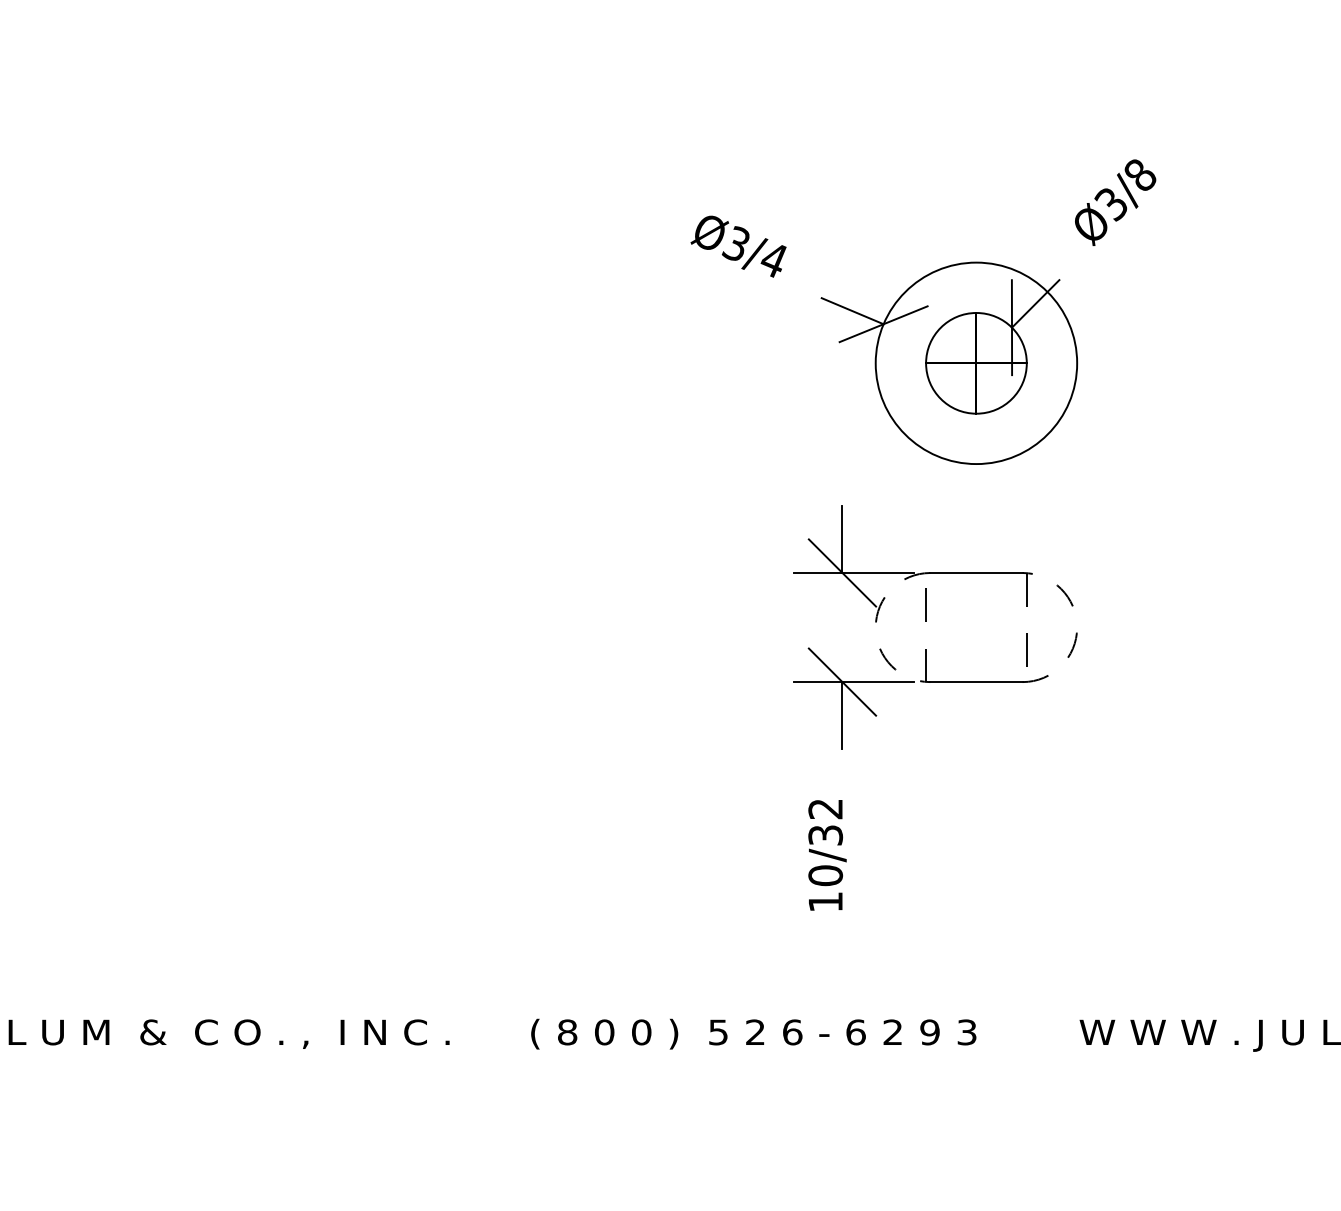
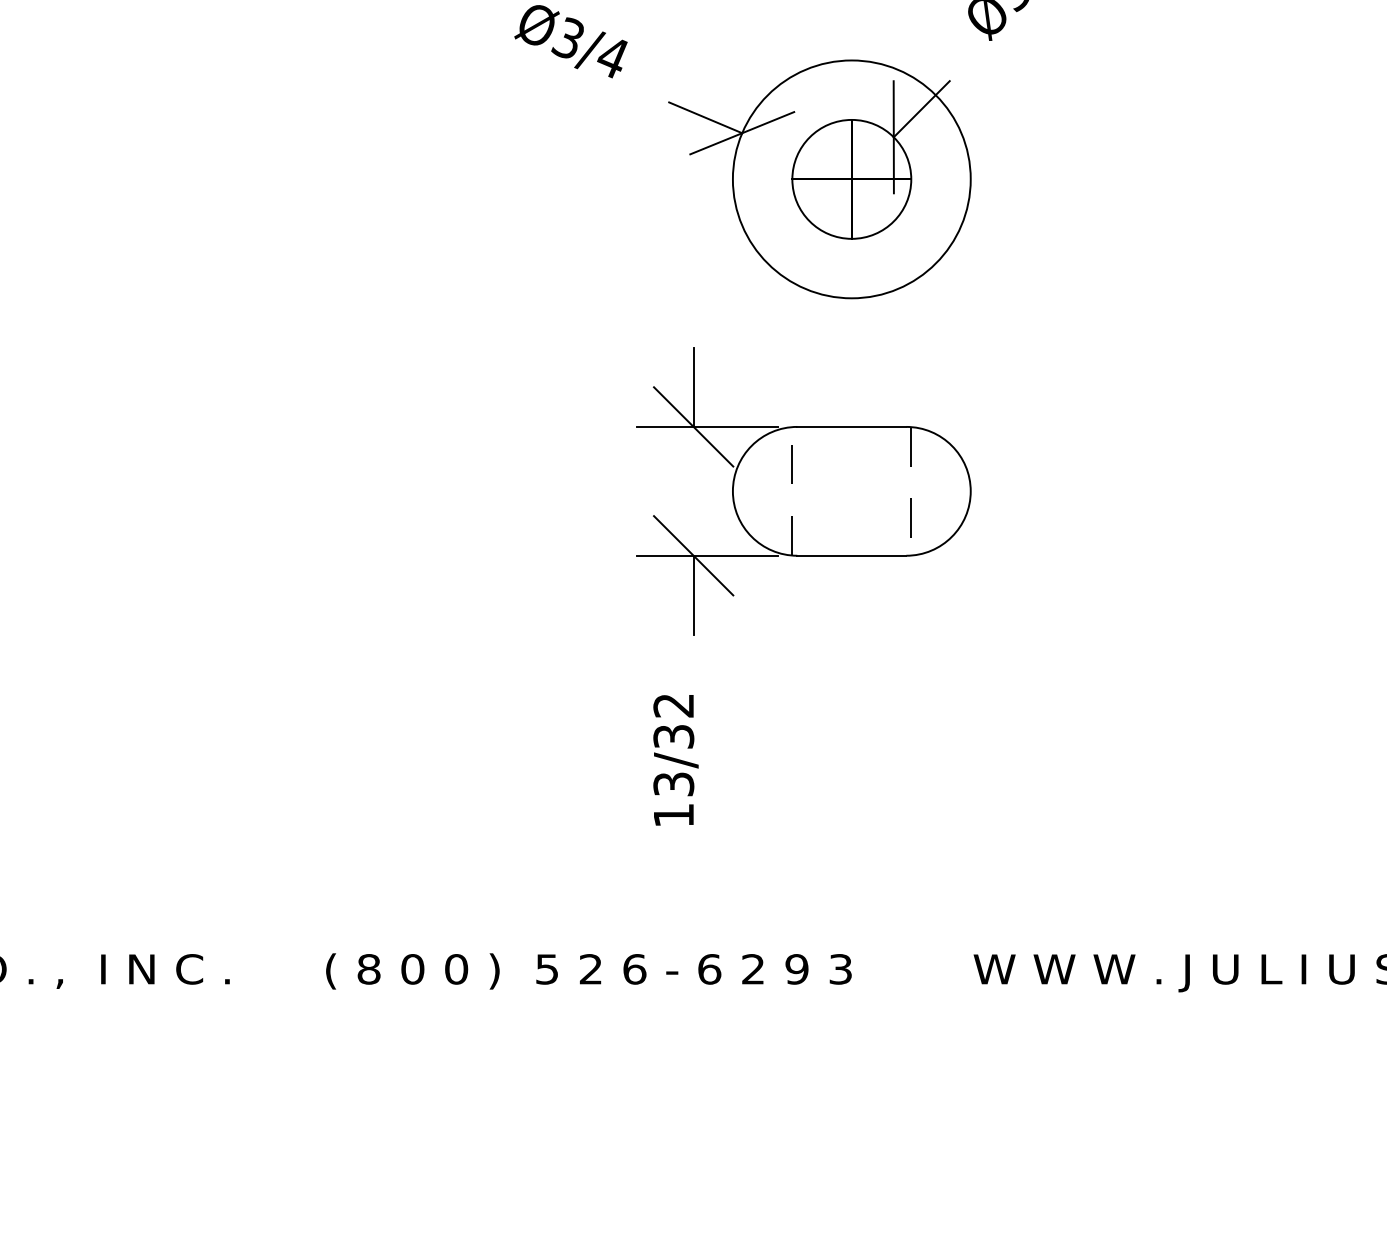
arc: (875, 627) -> (732, 491), dashed -> solid
arc: (1077, 627) -> (971, 491), dashed -> solid
text: (825, 875) -> (673, 784), 10/32 -> 13/32

